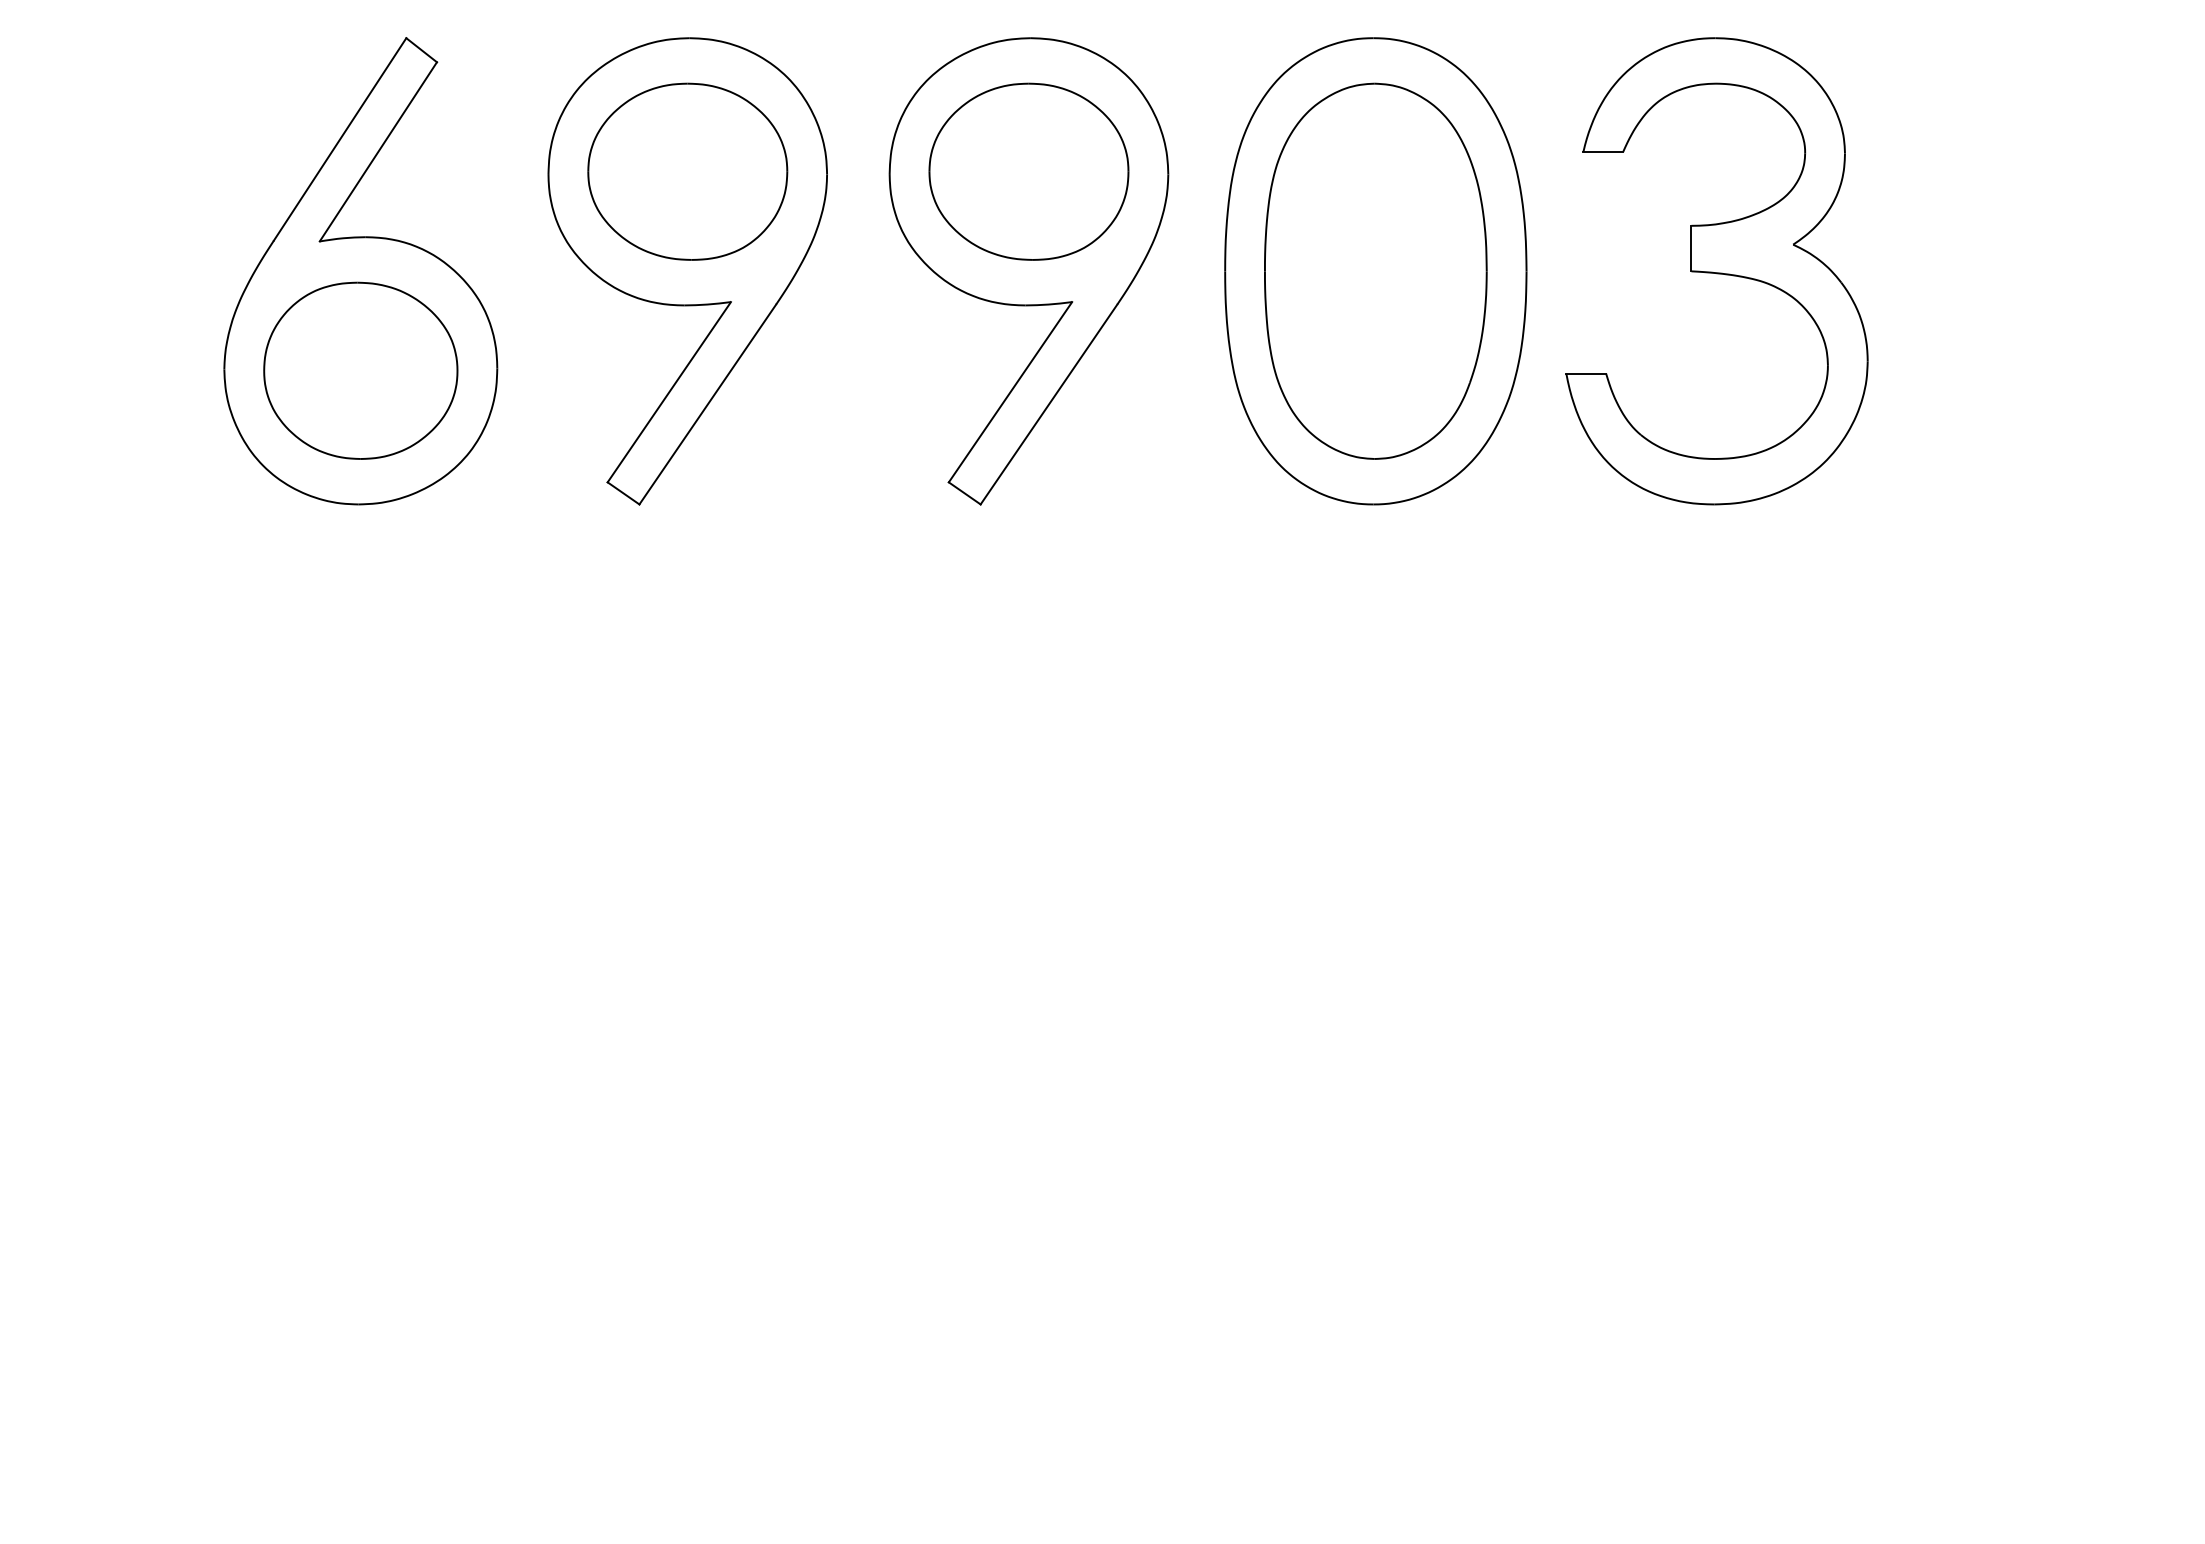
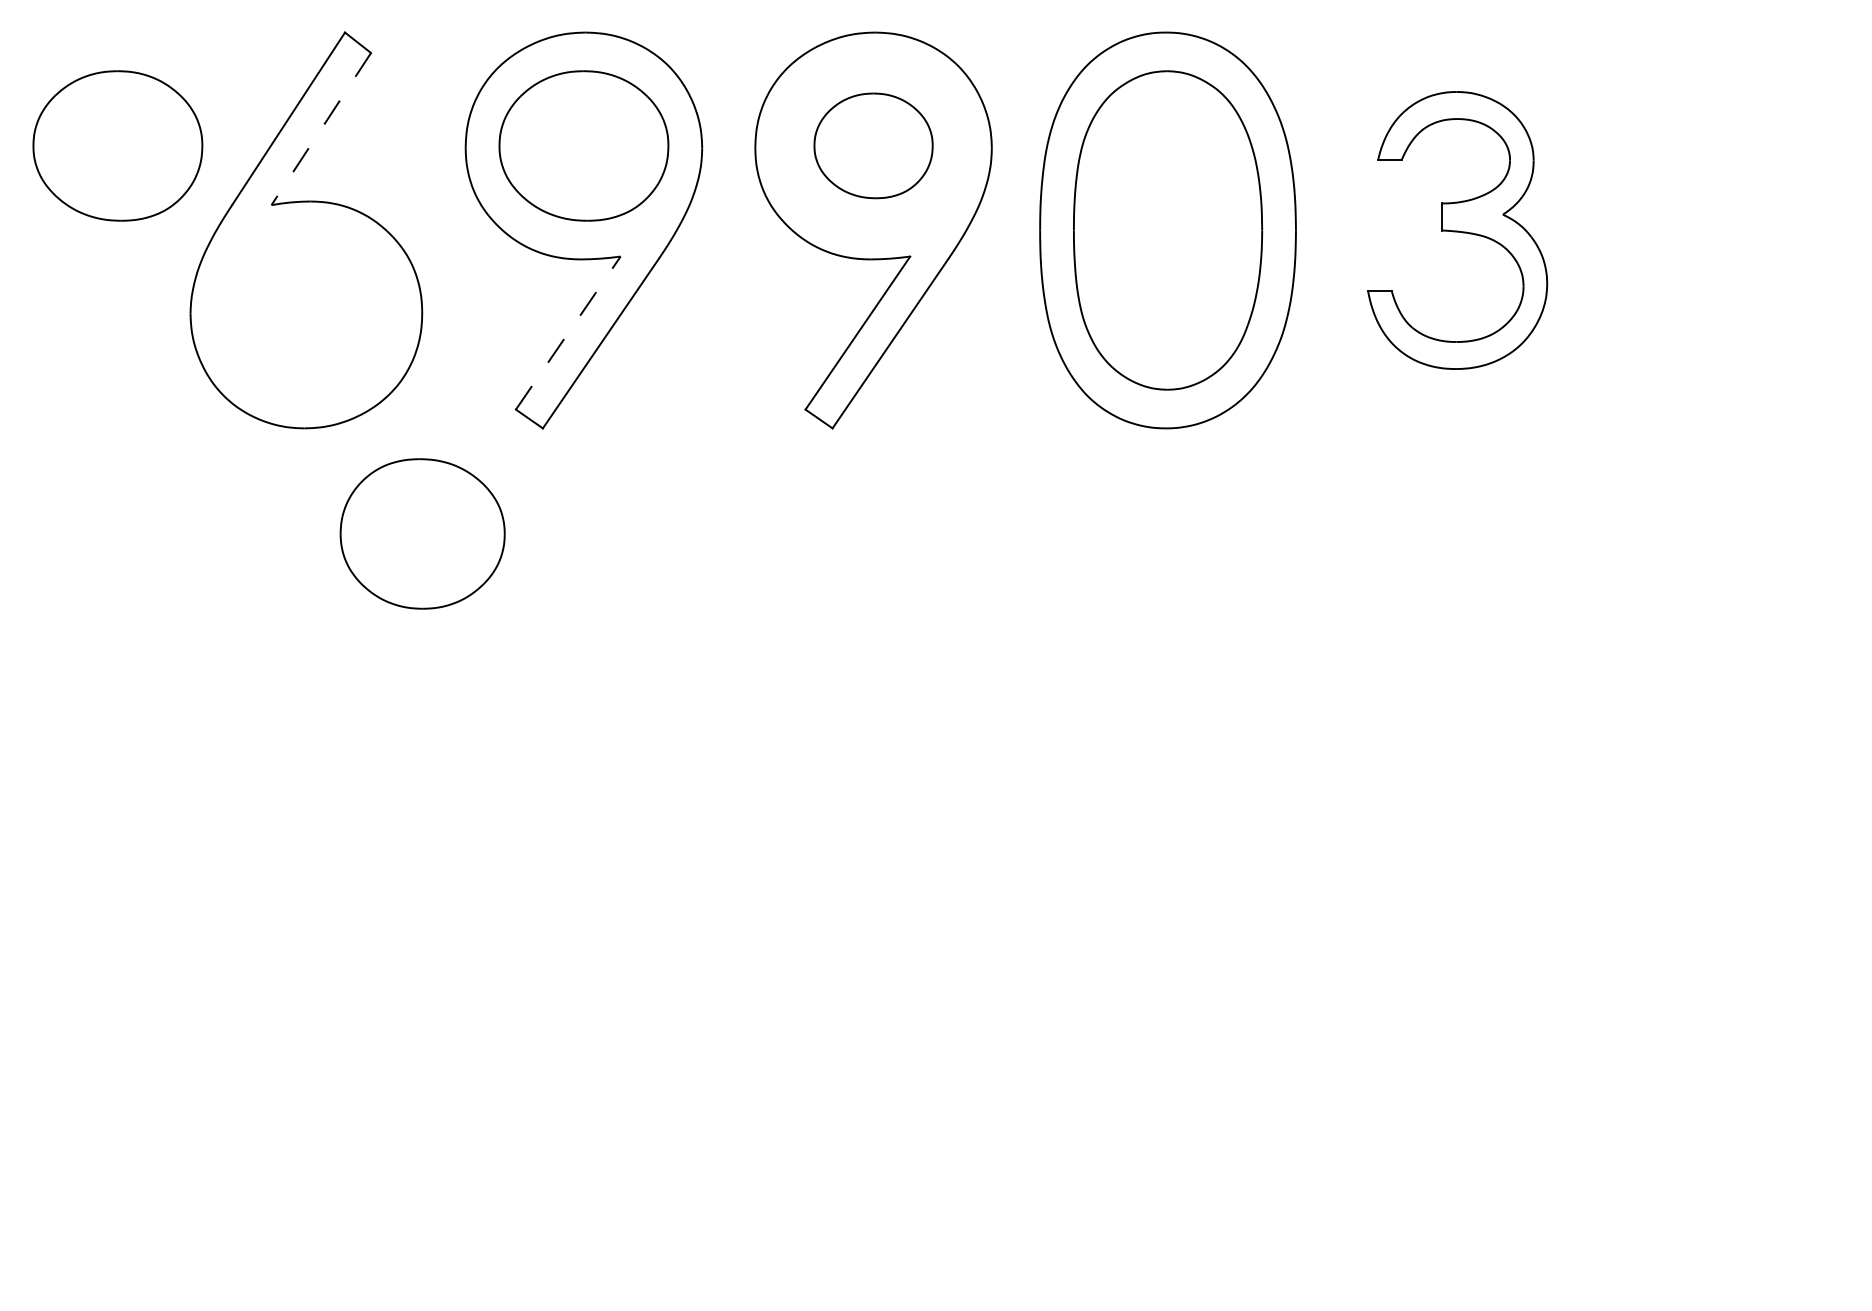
line: (378, 152) -> (321, 129), solid -> dashed
part: (138, 171) -> (117, 145), added
part: (1028, 171) -> (873, 145), size x0.7
part: (1716, 271) -> (1457, 230), size x0.7
part: (360, 370) -> (422, 533), moved
line: (669, 391) -> (568, 332), solid -> dashed

